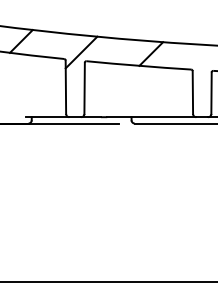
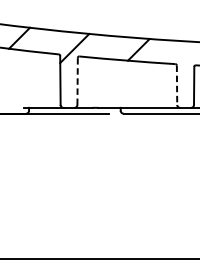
line: (84, 88) -> (77, 81), solid -> dashed
line: (192, 93) -> (176, 86), solid -> dashed

